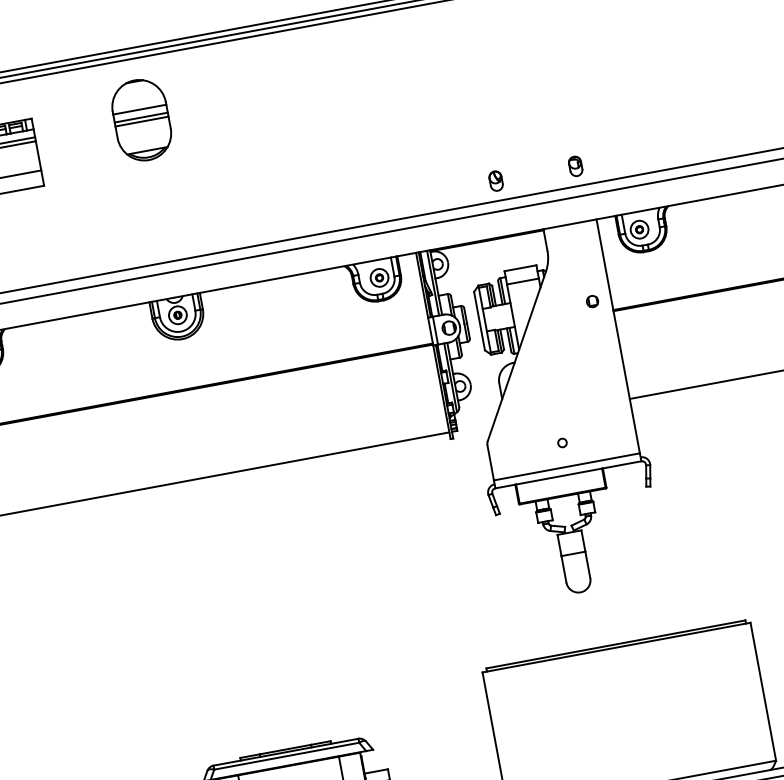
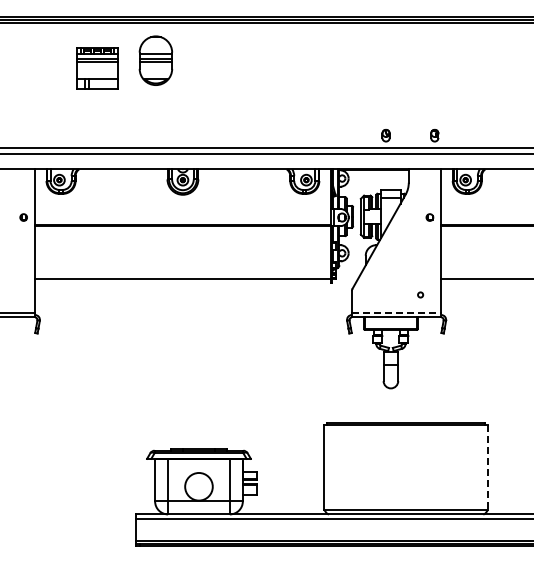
part: (140, 119) -> (155, 60), moved
circle: (562, 442) -> (420, 294), moved
line: (566, 466) -> (396, 312), solid -> dashed
line: (763, 691) -> (488, 467), solid -> dashed

